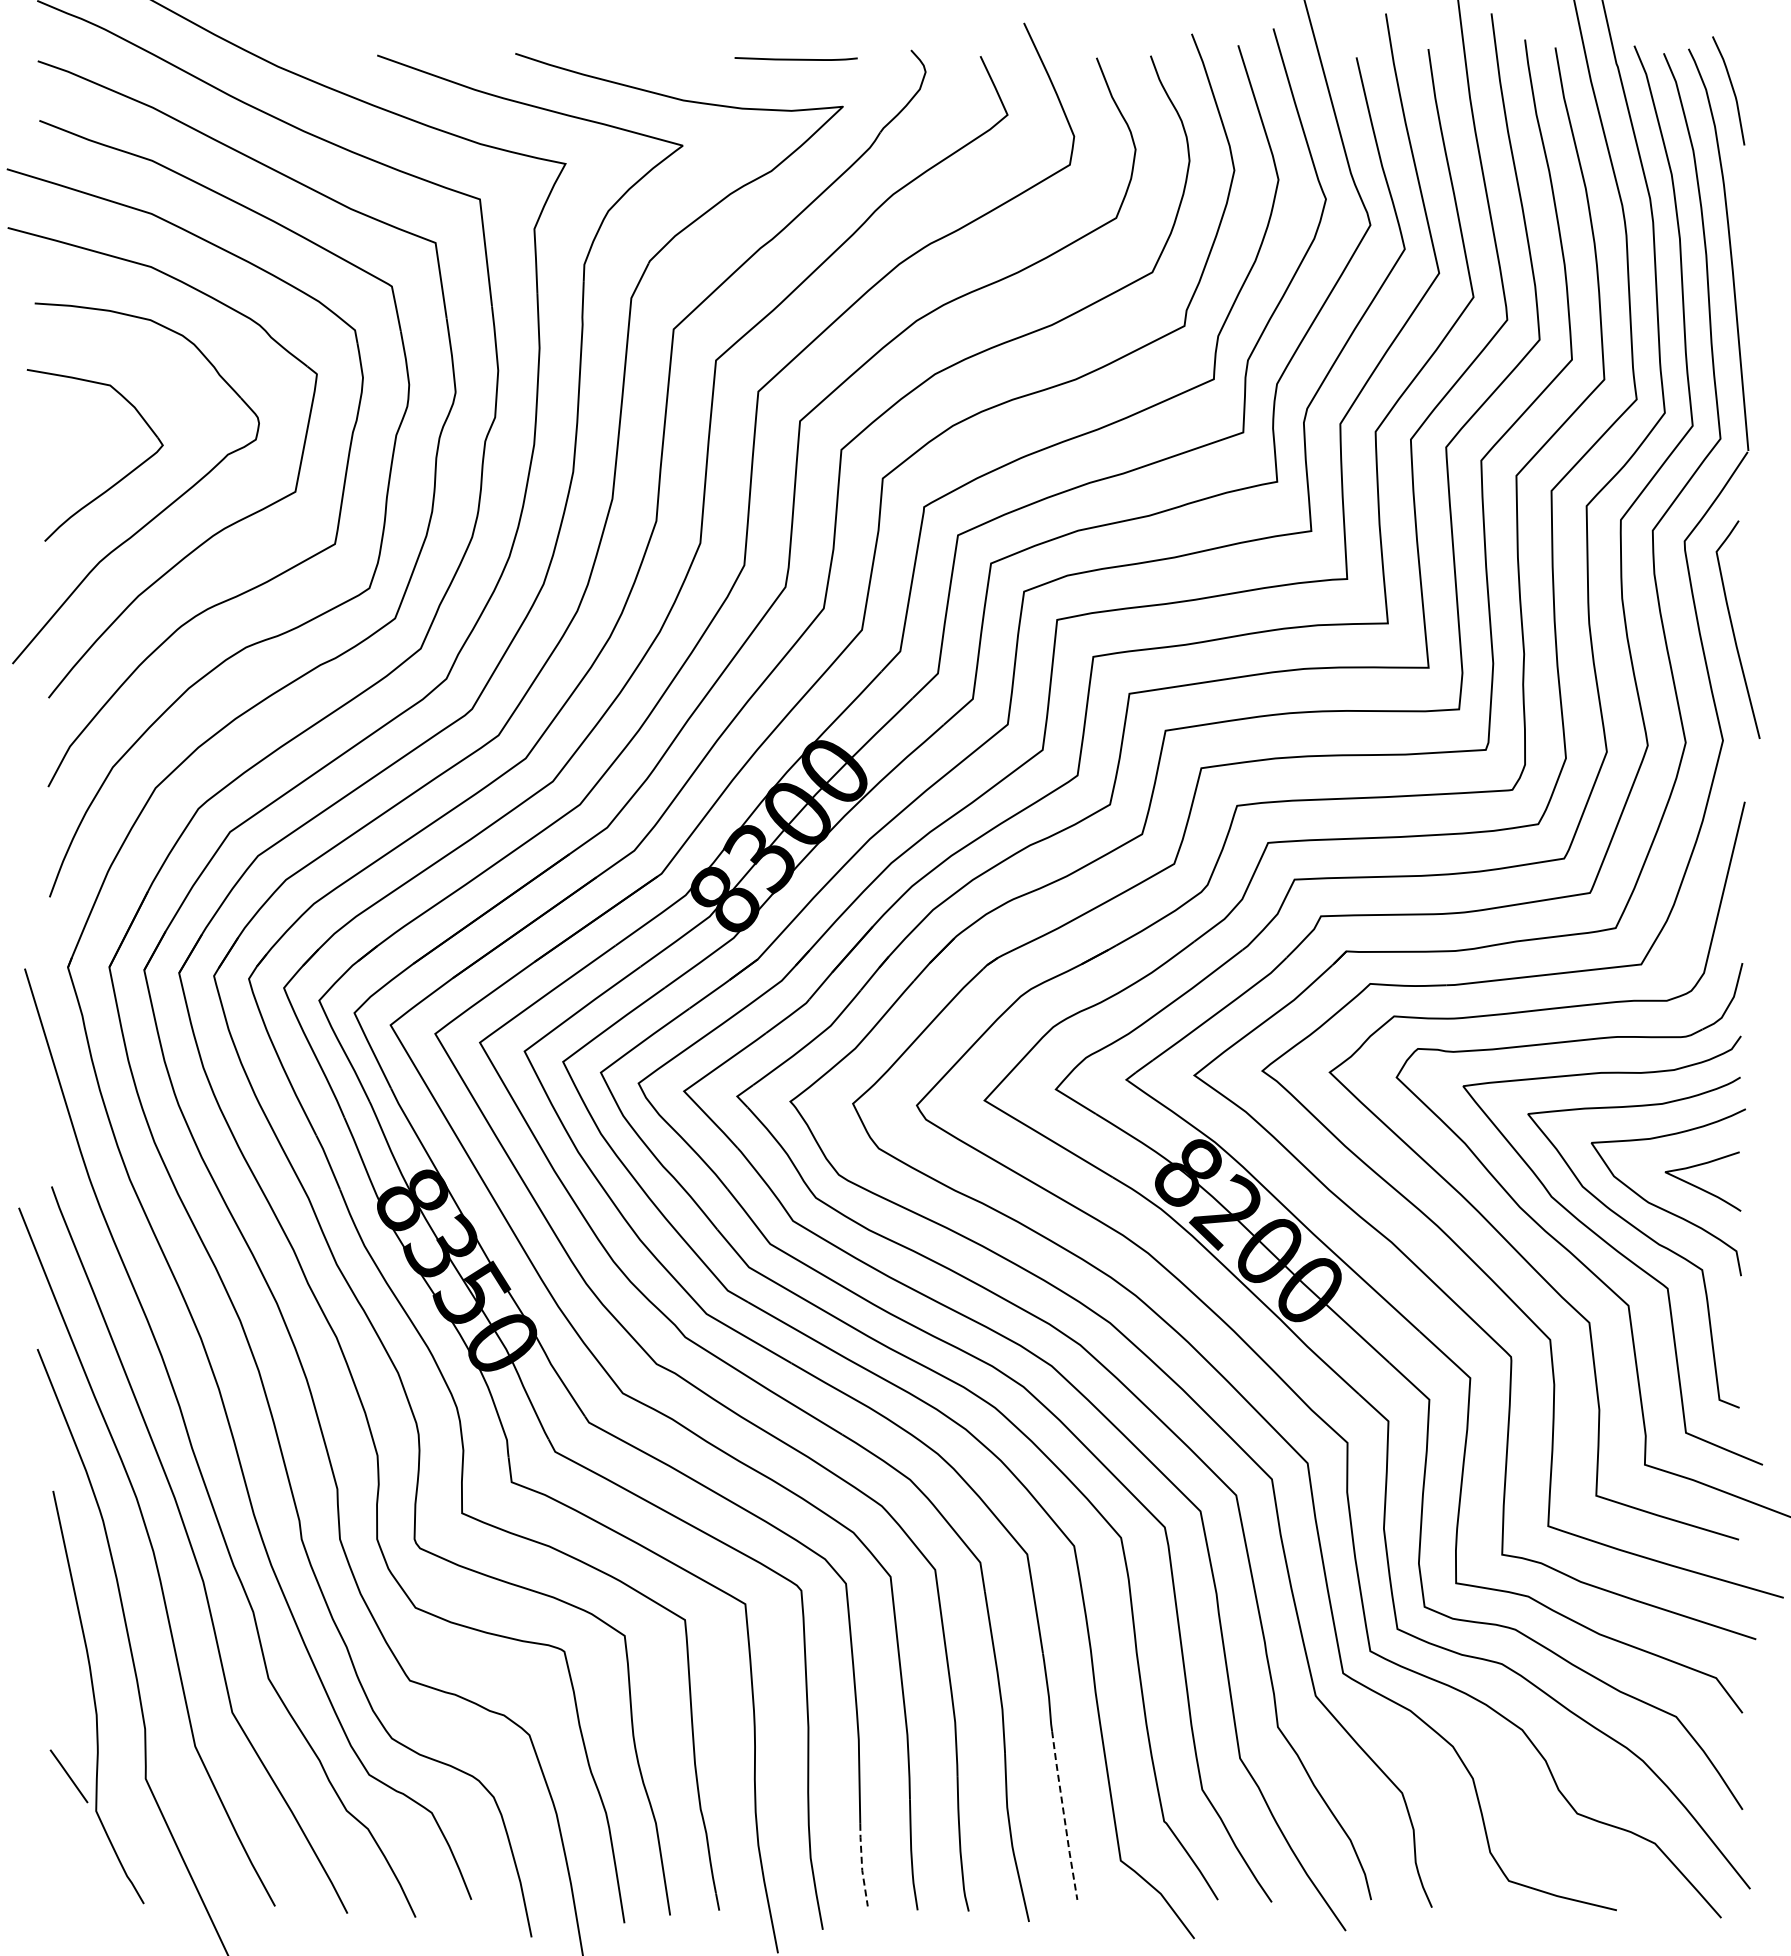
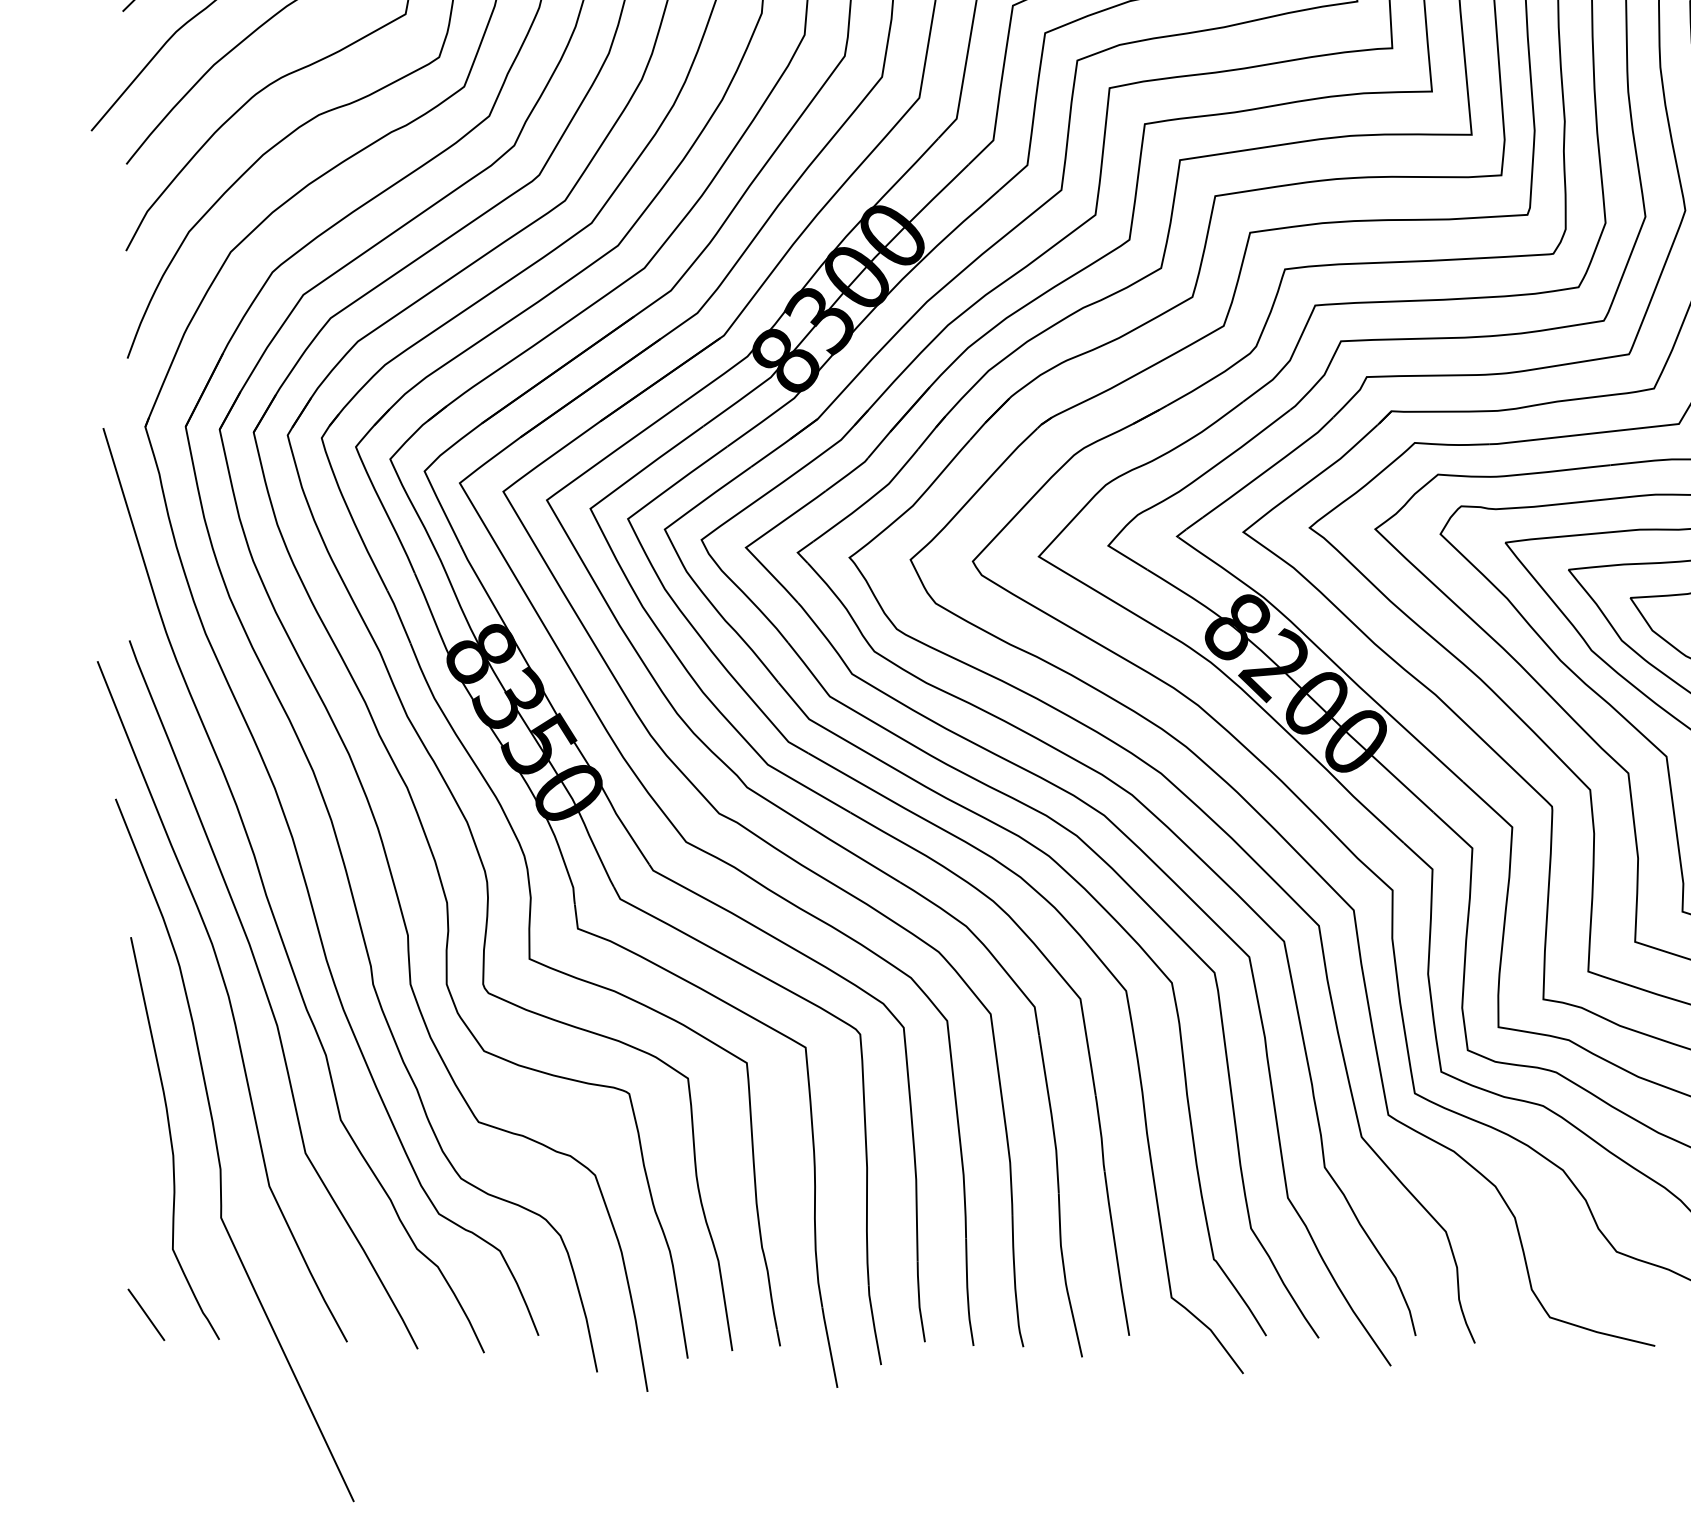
line: (68, 1776) -> (145, 1315), moved
line: (1064, 1815) -> (1116, 1253), dashed -> solid
line: (862, 1865) -> (919, 1302), dashed -> solid

